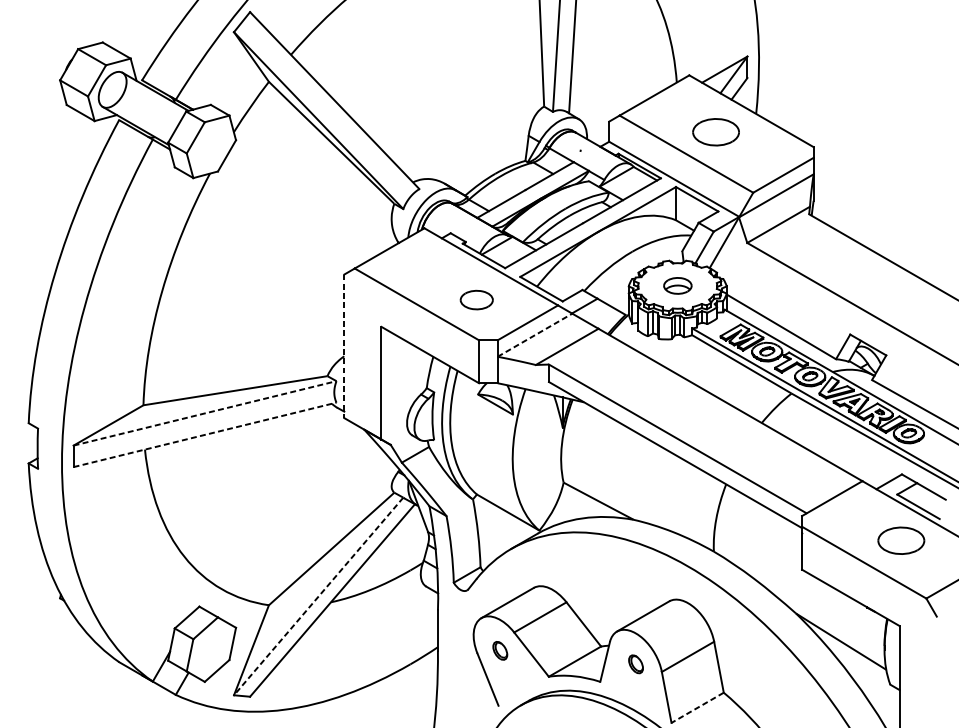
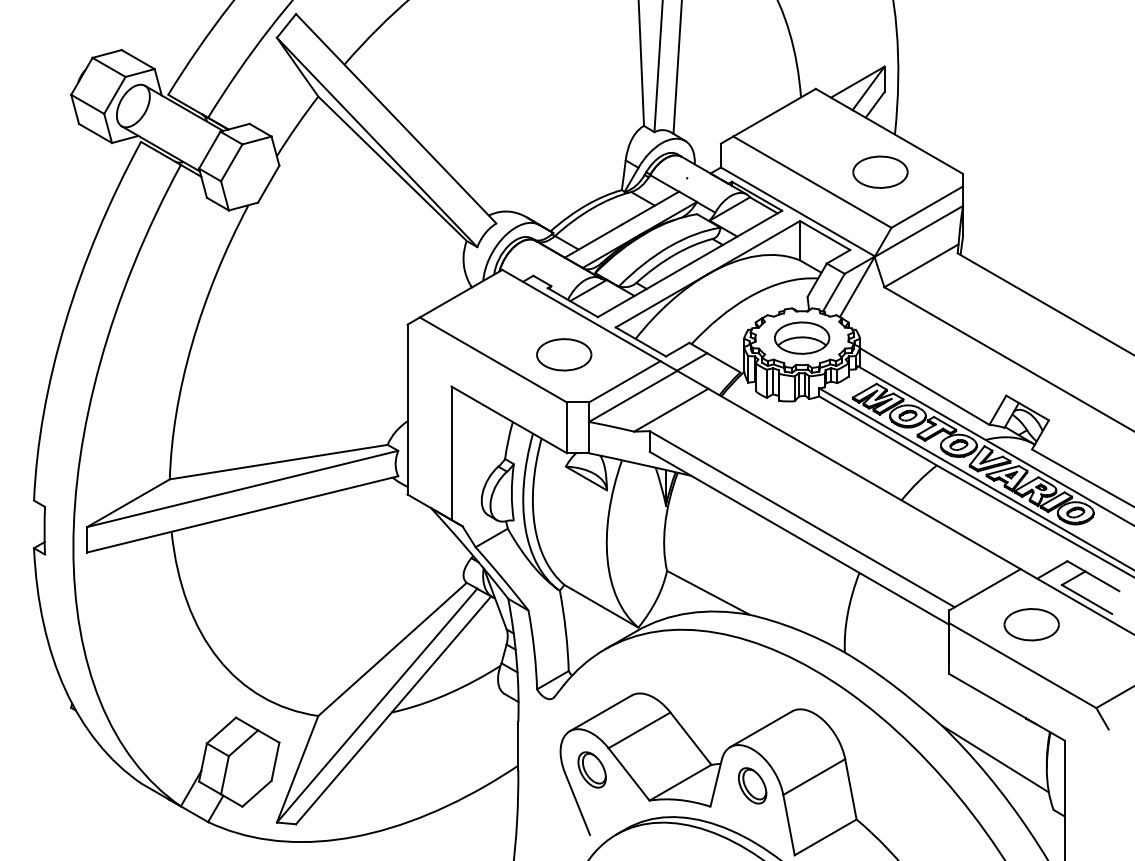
part: (716, 131) -> (880, 171), moved
part: (678, 285) -> (802, 337), size x1.67
part: (476, 299) -> (564, 354), size x1.43
line: (535, 335) -> (633, 396), dashed -> solid
line: (344, 346) -> (407, 409), dashed -> solid
line: (205, 413) -> (243, 488), dashed -> solid
line: (205, 434) -> (243, 514), dashed -> solid
part: (901, 540) -> (1031, 624), moved
line: (318, 596) -> (377, 705), dashed -> solid
part: (499, 650) -> (591, 769), size x1.67
part: (635, 663) -> (752, 785), size x1.67
line: (697, 707) -> (825, 837), dashed -> solid

